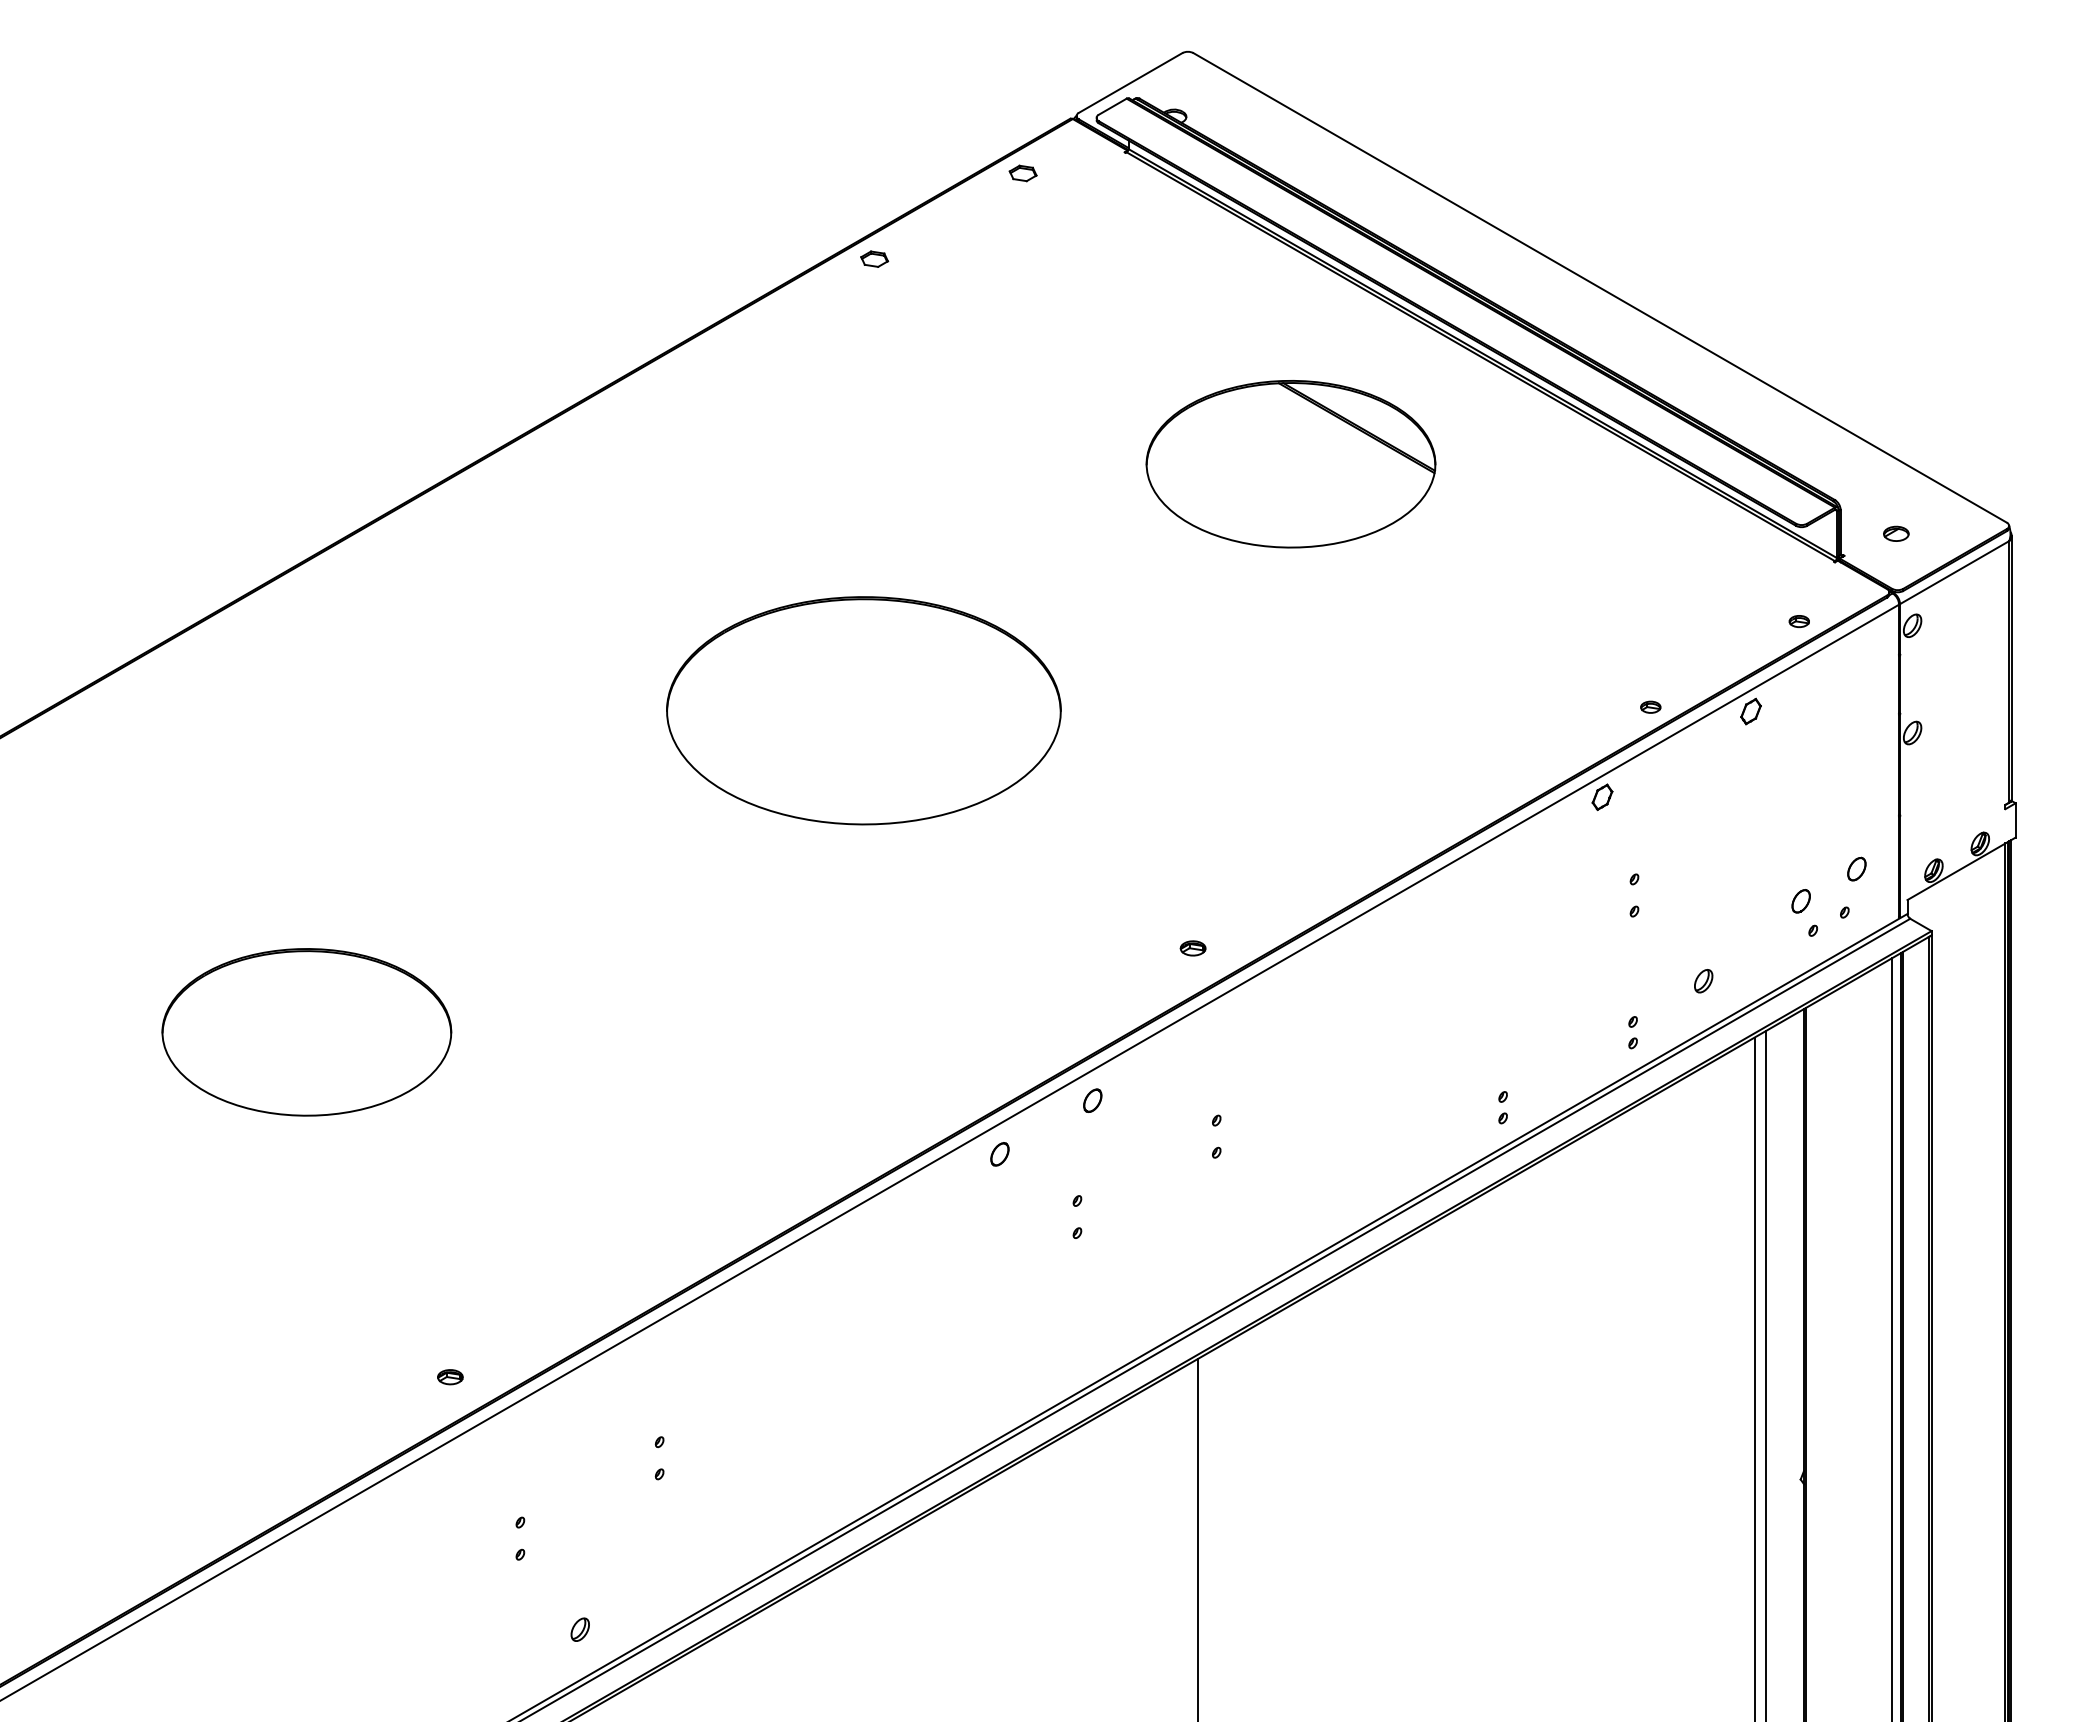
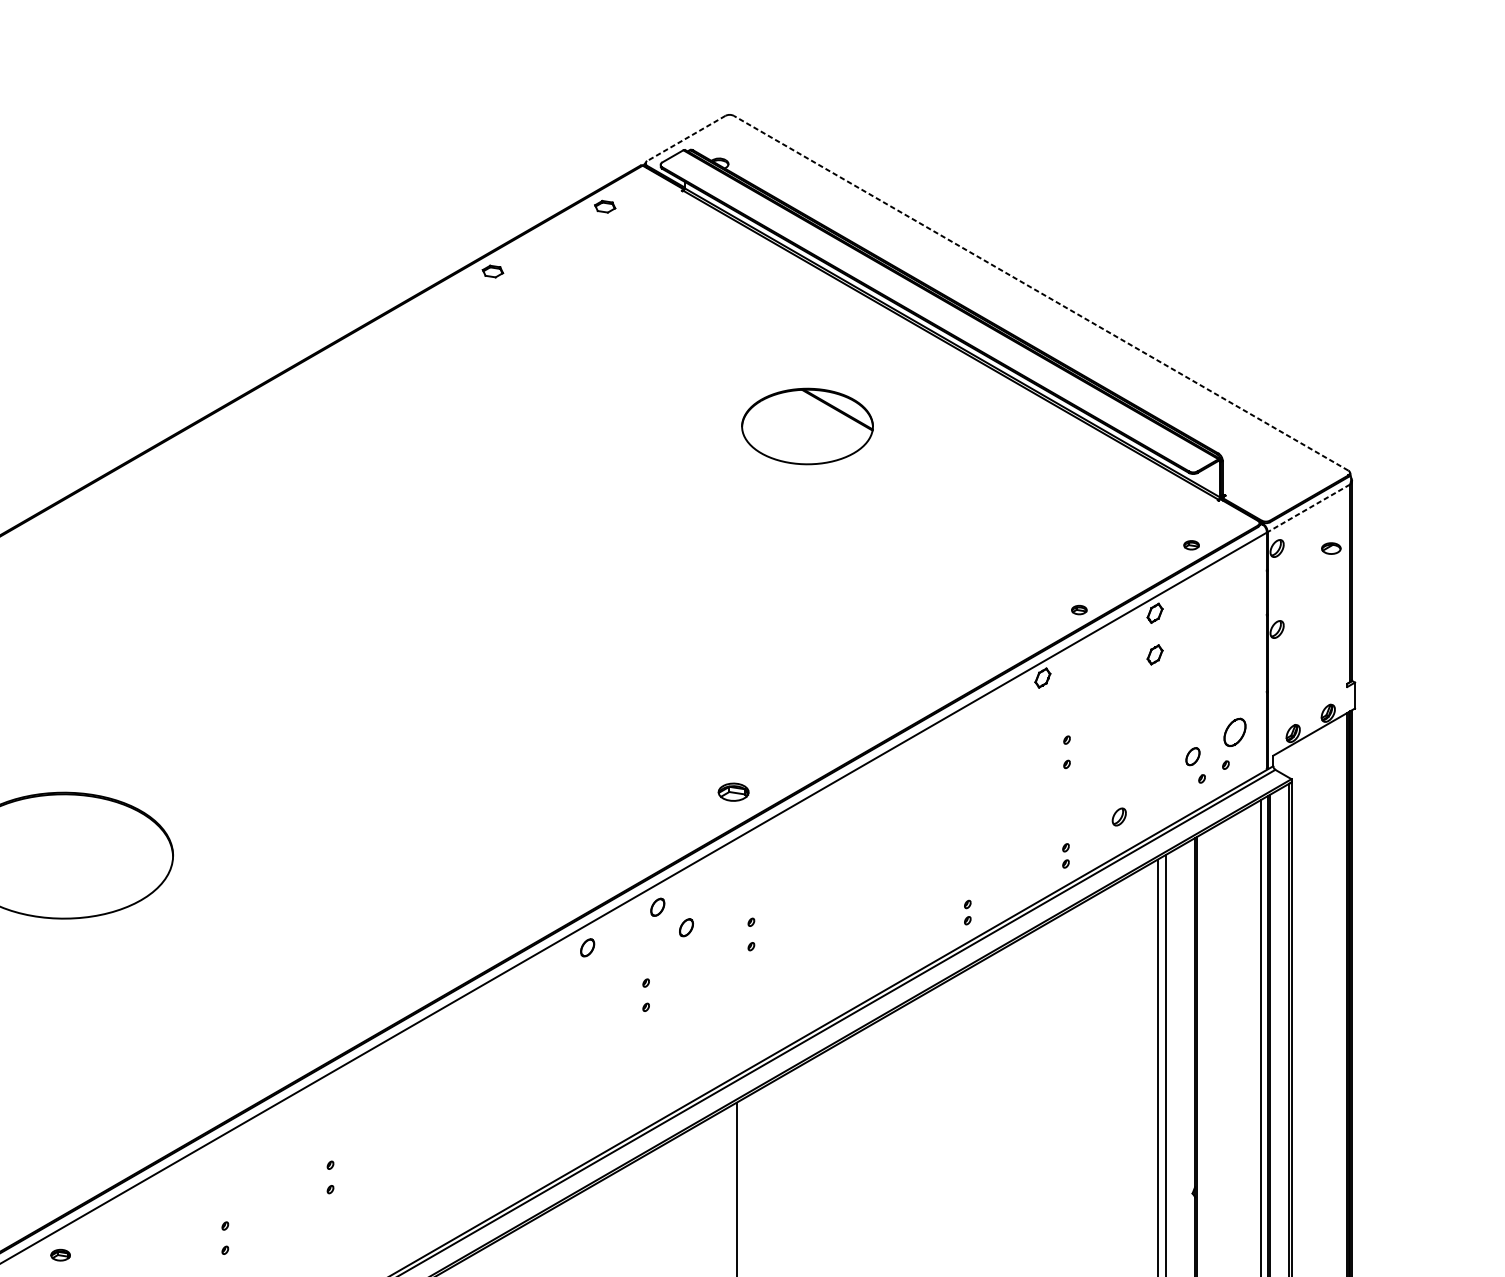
line: (1130, 83) -> (686, 138), solid -> dashed
line: (1600, 287) -> (1041, 292), solid -> dashed
part: (1290, 464) -> (807, 426), size x0.6
part: (1896, 533) -> (1331, 548), moved
line: (1954, 572) -> (1308, 508), solid -> dashed
part: (863, 710) -> (484, 612), removed
part: (1750, 766) -> (1154, 654), added
part: (1856, 868) -> (1234, 731), size x1.6
part: (1192, 948) -> (733, 792), size x1.6
part: (1130, 1127) -> (686, 927), added
part: (450, 1377) -> (60, 1255), moved

